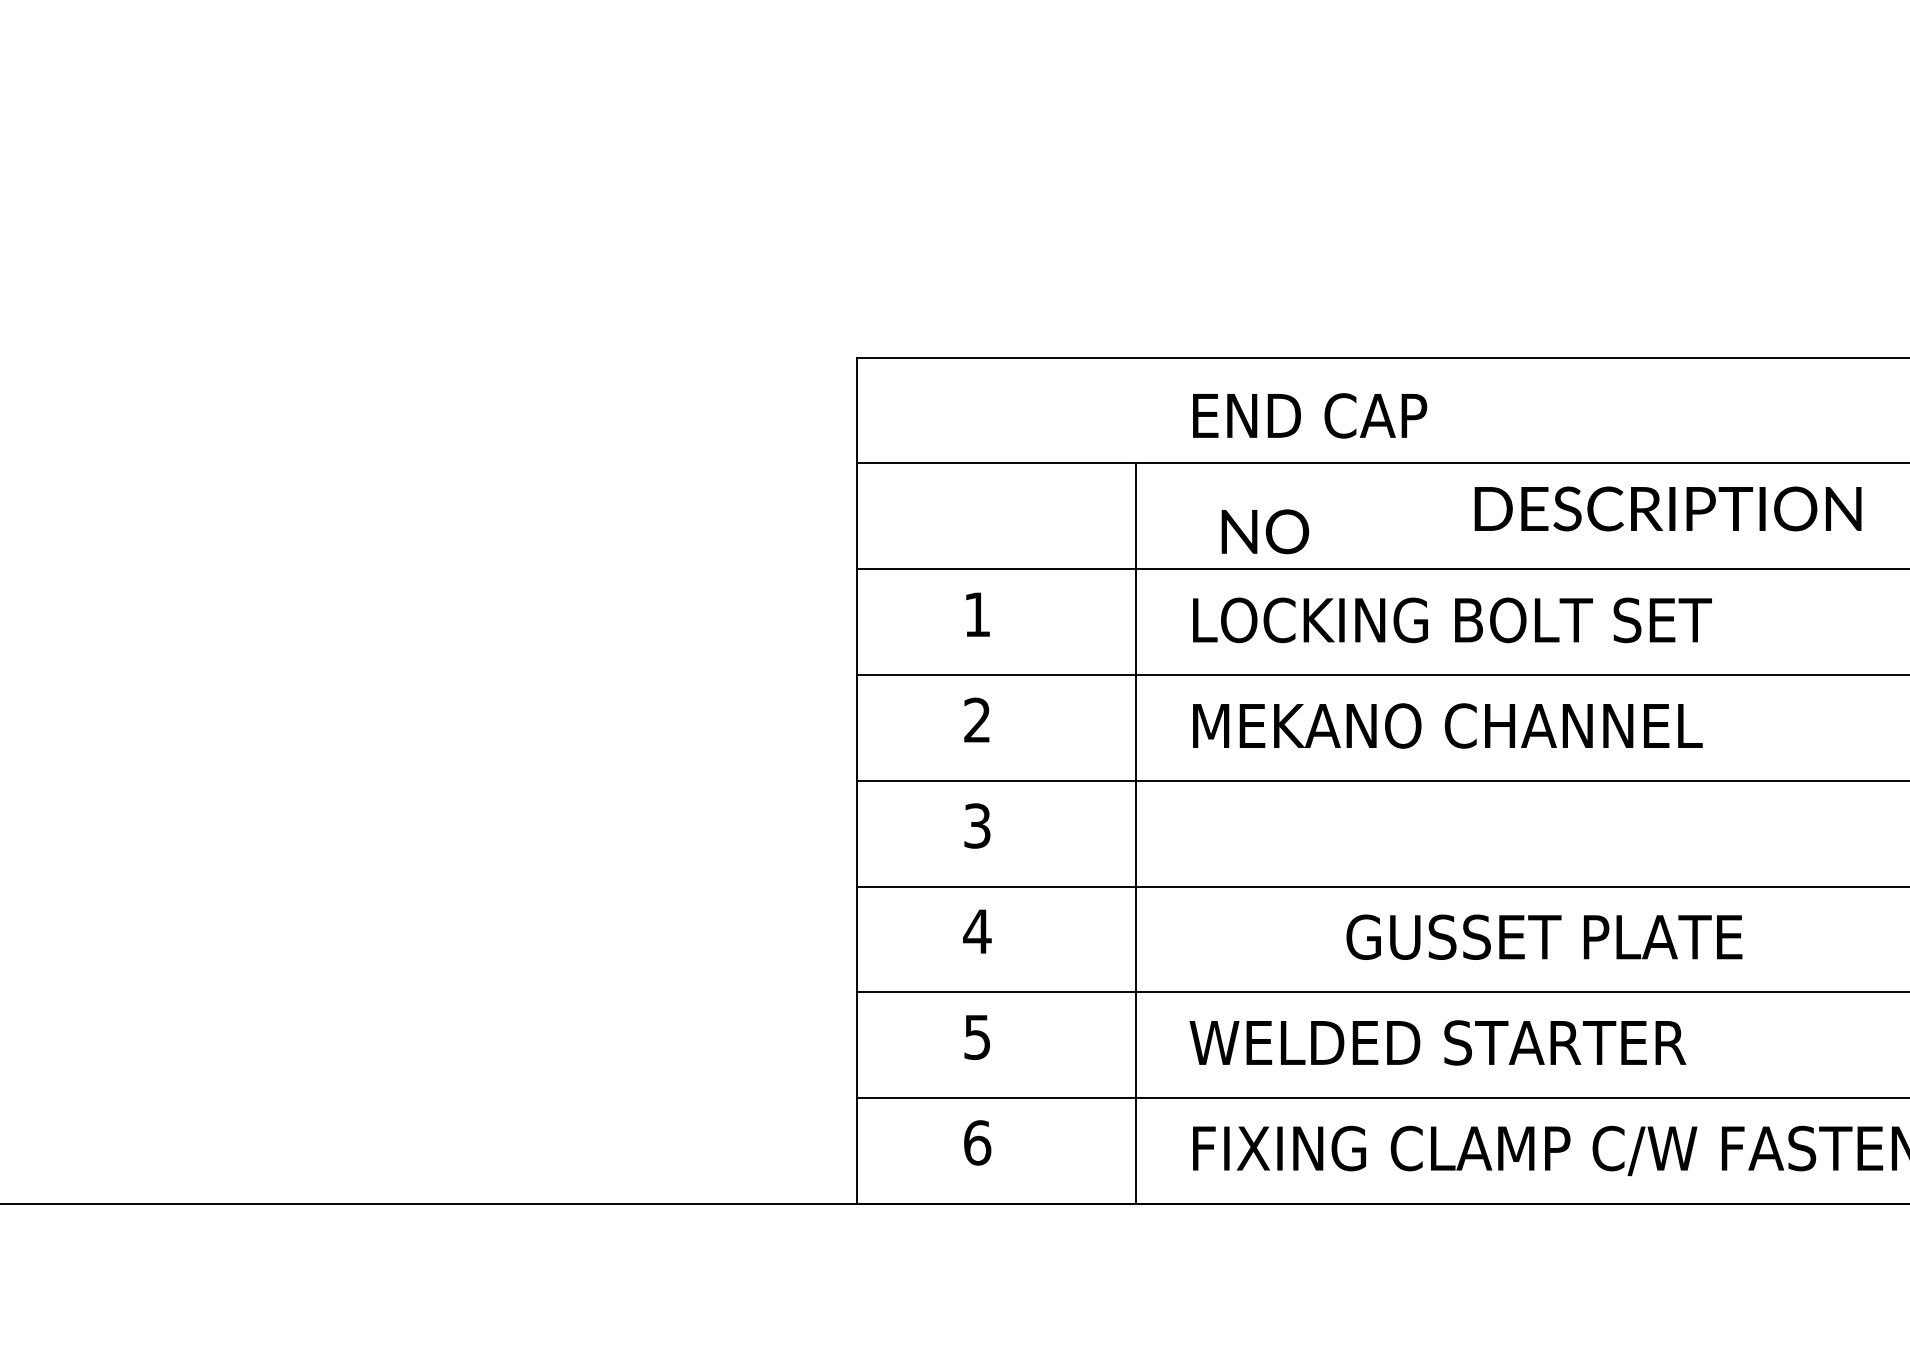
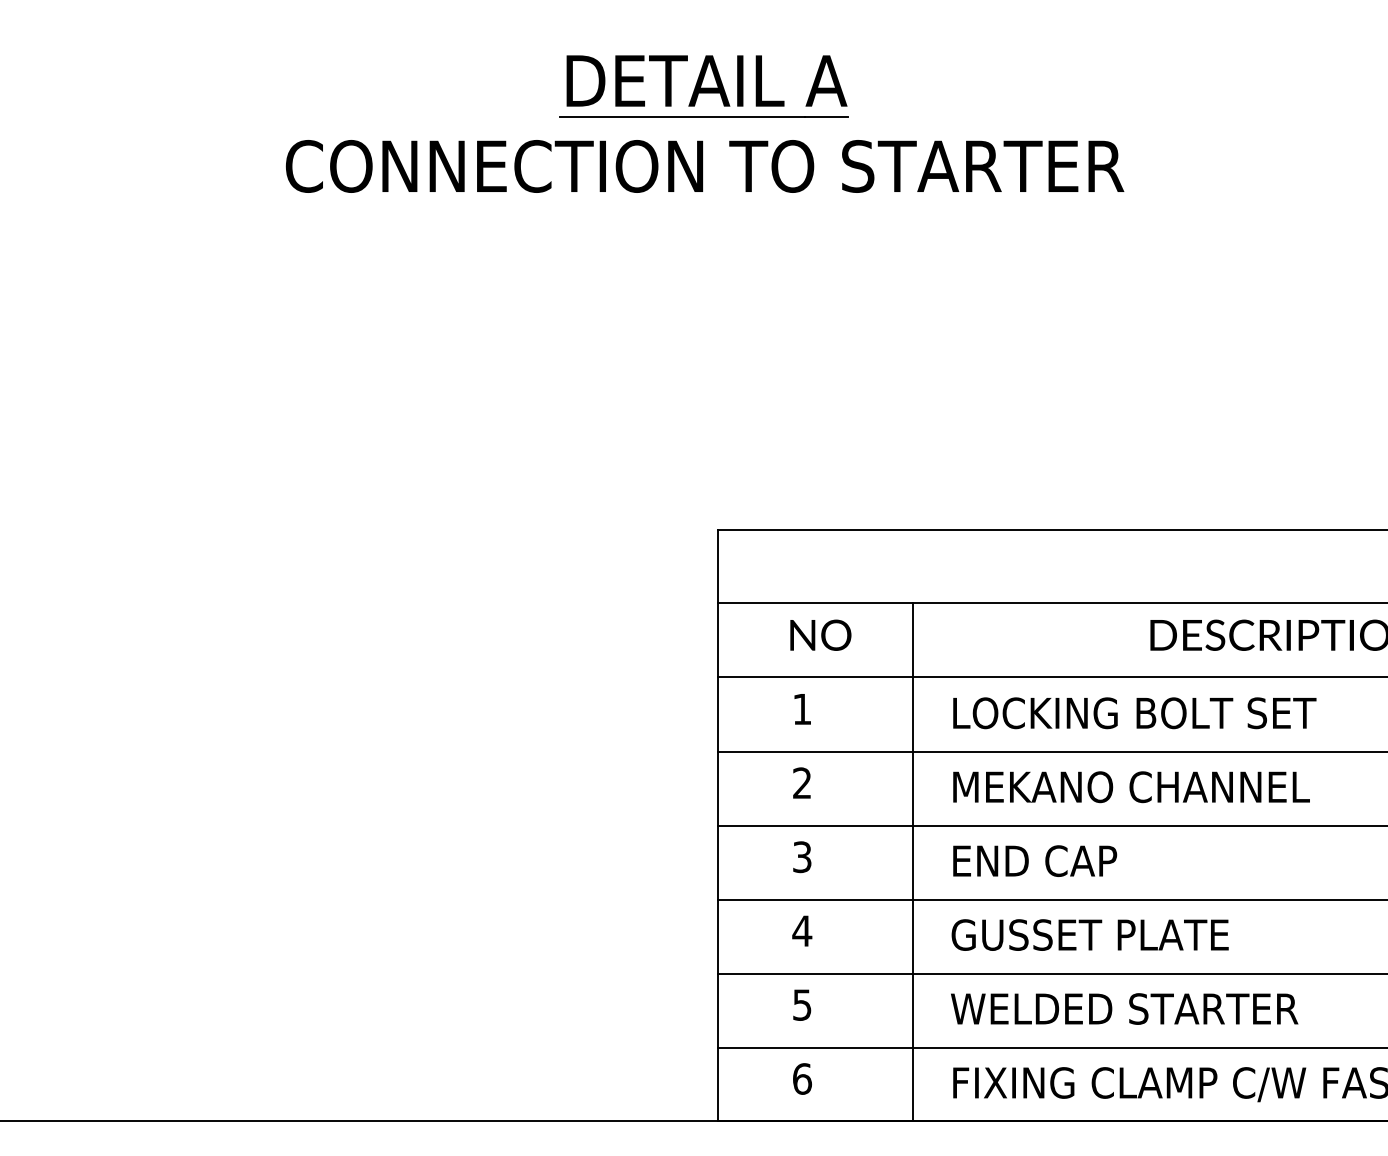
text: (1310, 414) -> (1035, 860), moved
text: (1264, 530) -> (820, 634), moved
text: (1543, 936) -> (1089, 934), moved

